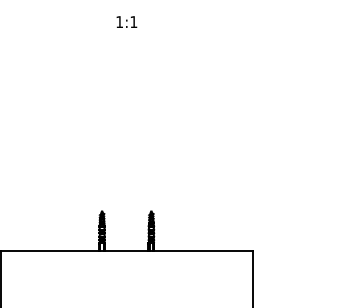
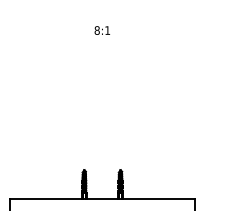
text: (119, 22) -> (97, 30), 1:1 -> 8:1

